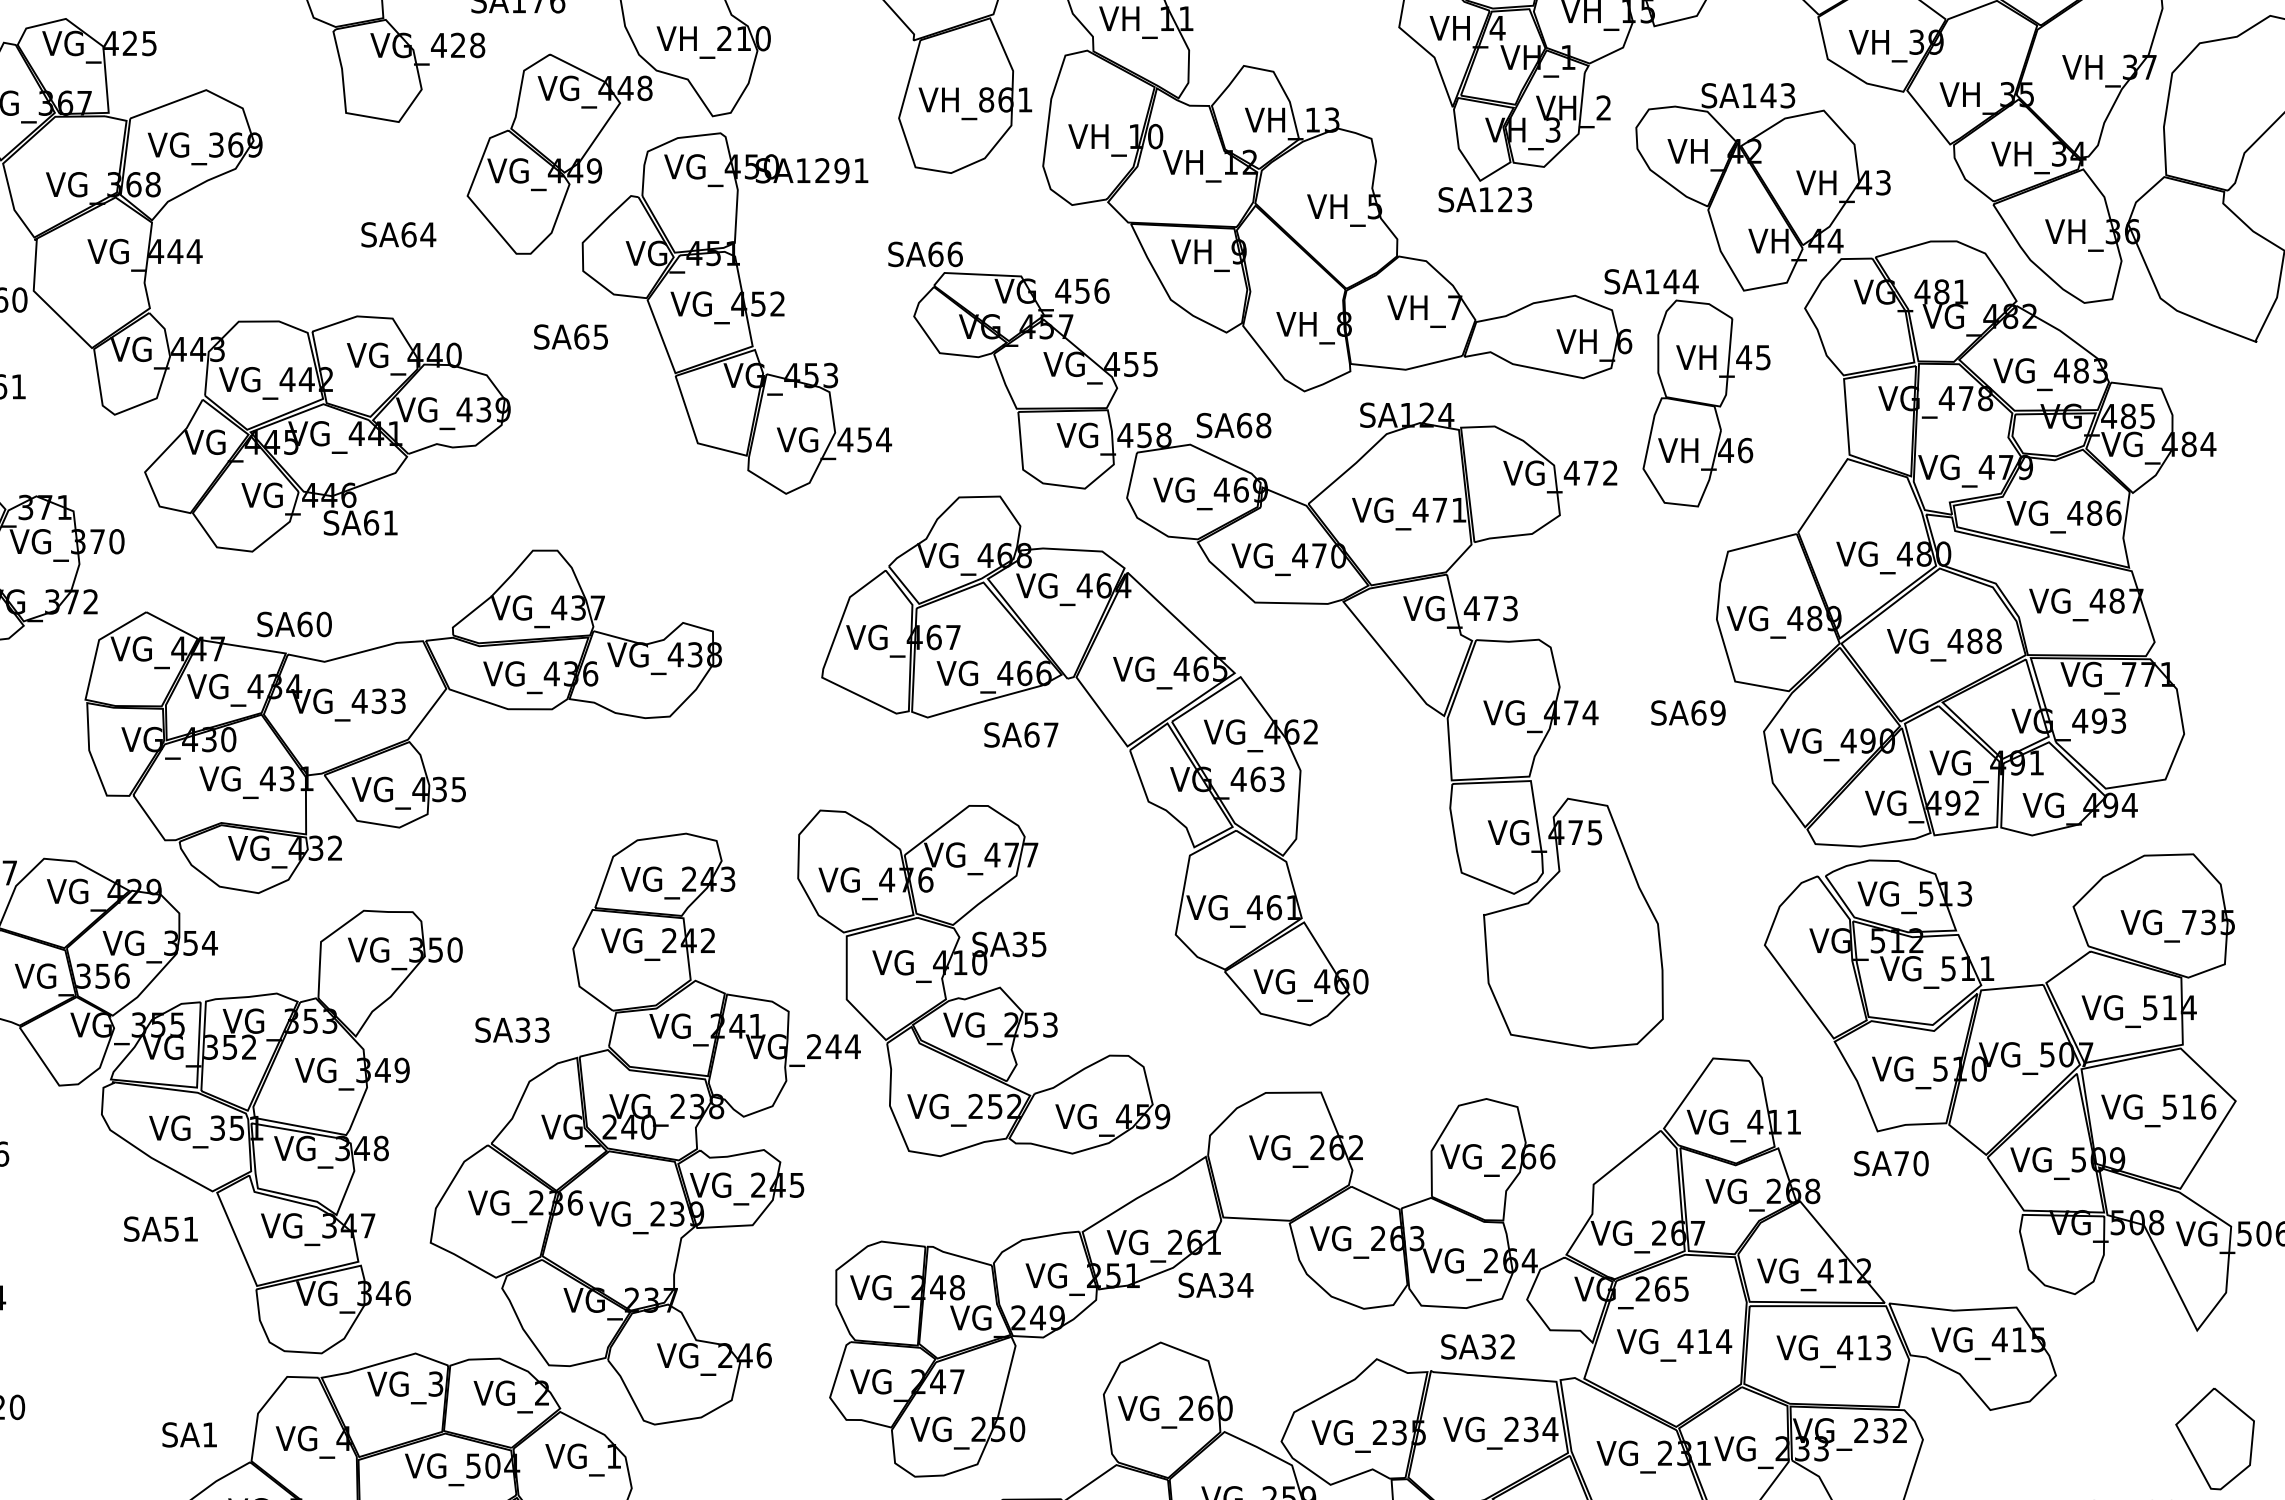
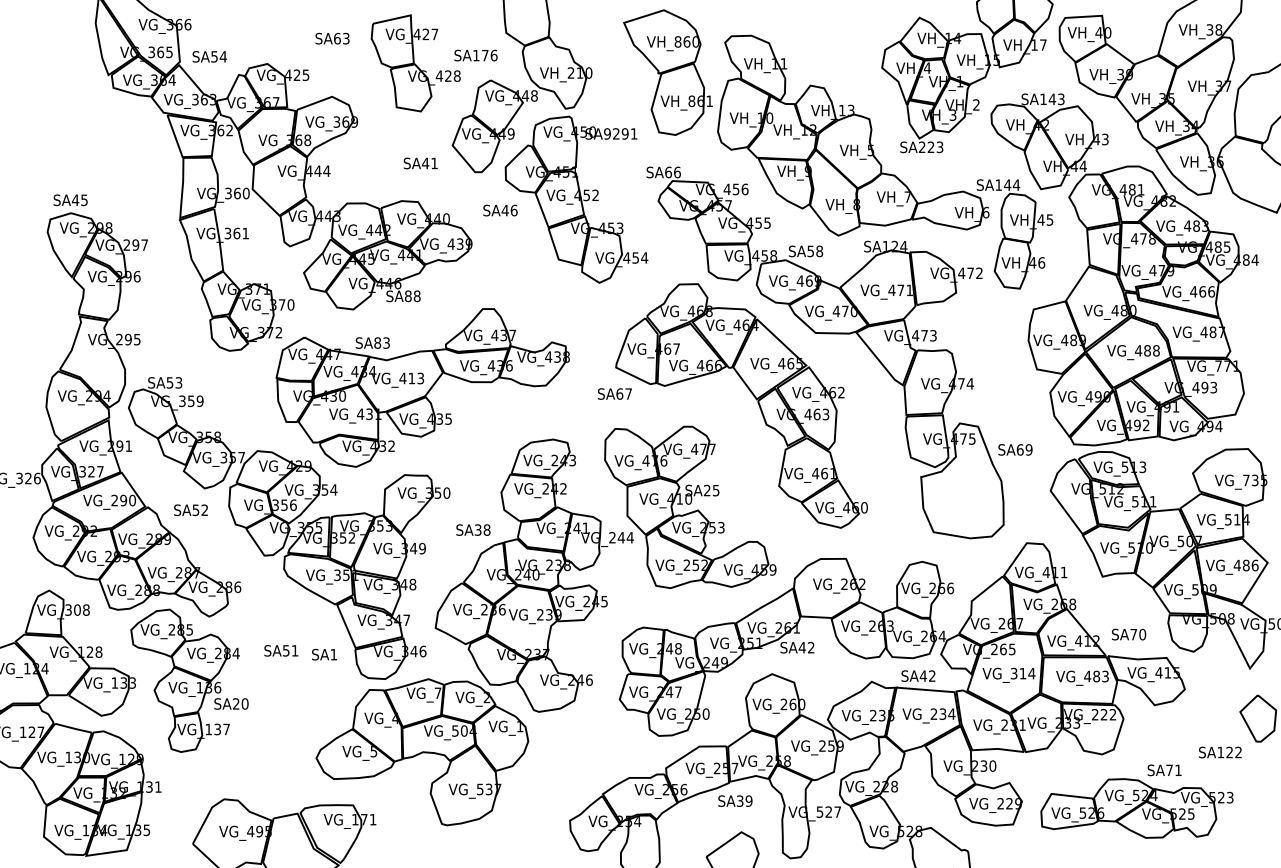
text: (803, 169) -> (607, 133), SA1291 -> SA9291
text: (1484, 197) -> (921, 146), SA123 -> SA223
text: (419, 234) -> (430, 163), SA64 -> SA41
text: (590, 336) -> (509, 210), SA65 -> SA46
text: (1243, 425) -> (810, 251), SA68 -> SA58
text: (2094, 512) -> (1202, 291), VG_486 -> VG_466
text: (380, 523) -> (412, 296), SA61 -> SA88
text: (315, 623) -> (382, 342), SA60 -> SA83
text: (378, 701) -> (411, 378), VG_433 -> VG_413
text: (1688, 712) -> (1015, 449), moved
text: (1020, 733) -> (614, 393), moved
text: (1020, 944) -> (707, 490), SA35 -> SA25
text: (540, 1028) -> (486, 529), SA33 -> SA38
text: (2178, 1106) -> (1241, 565), VG_516 -> VG_486
text: (1892, 1163) -> (1129, 634), moved
text: (161, 1228) -> (281, 650), moved
text: (1235, 1284) -> (806, 647), SA34 -> SA42
text: (1684, 1341) -> (1013, 673), VG_414 -> VG_314
text: (1488, 1345) -> (923, 675), SA32 -> SA42
text: (1864, 1347) -> (1096, 676), VG_413 -> VG_483
text: (434, 1384) -> (437, 693), VG_3 -> VG_7
text: (1879, 1430) -> (1103, 714), VG_232 -> VG_222
text: (189, 1434) -> (324, 654), moved

